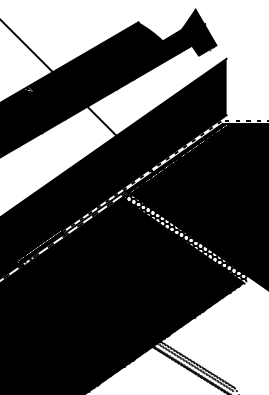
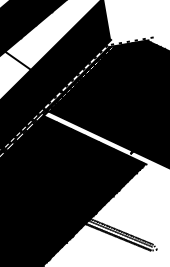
hatch: (187, 238) -> (97, 137), removed

